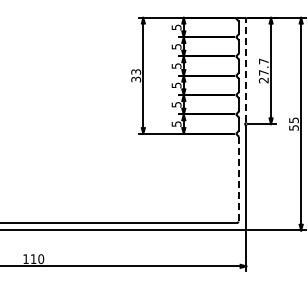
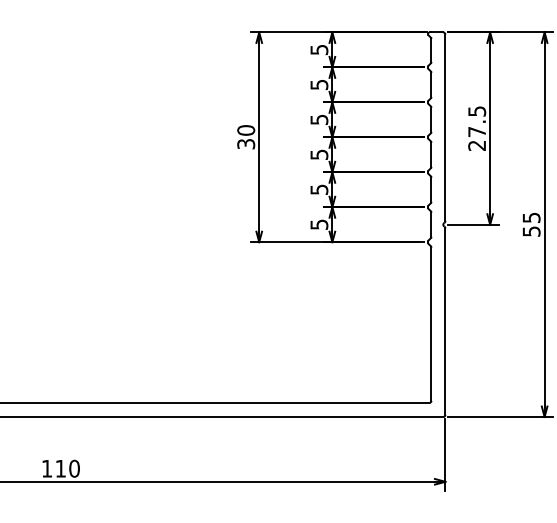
text: (263, 61) -> (476, 111), 27.7 -> 27.5
line: (246, 70) -> (445, 127), dashed -> solid
text: (135, 71) -> (245, 129), 33 -> 30
line: (238, 179) -> (431, 324), dashed -> solid

